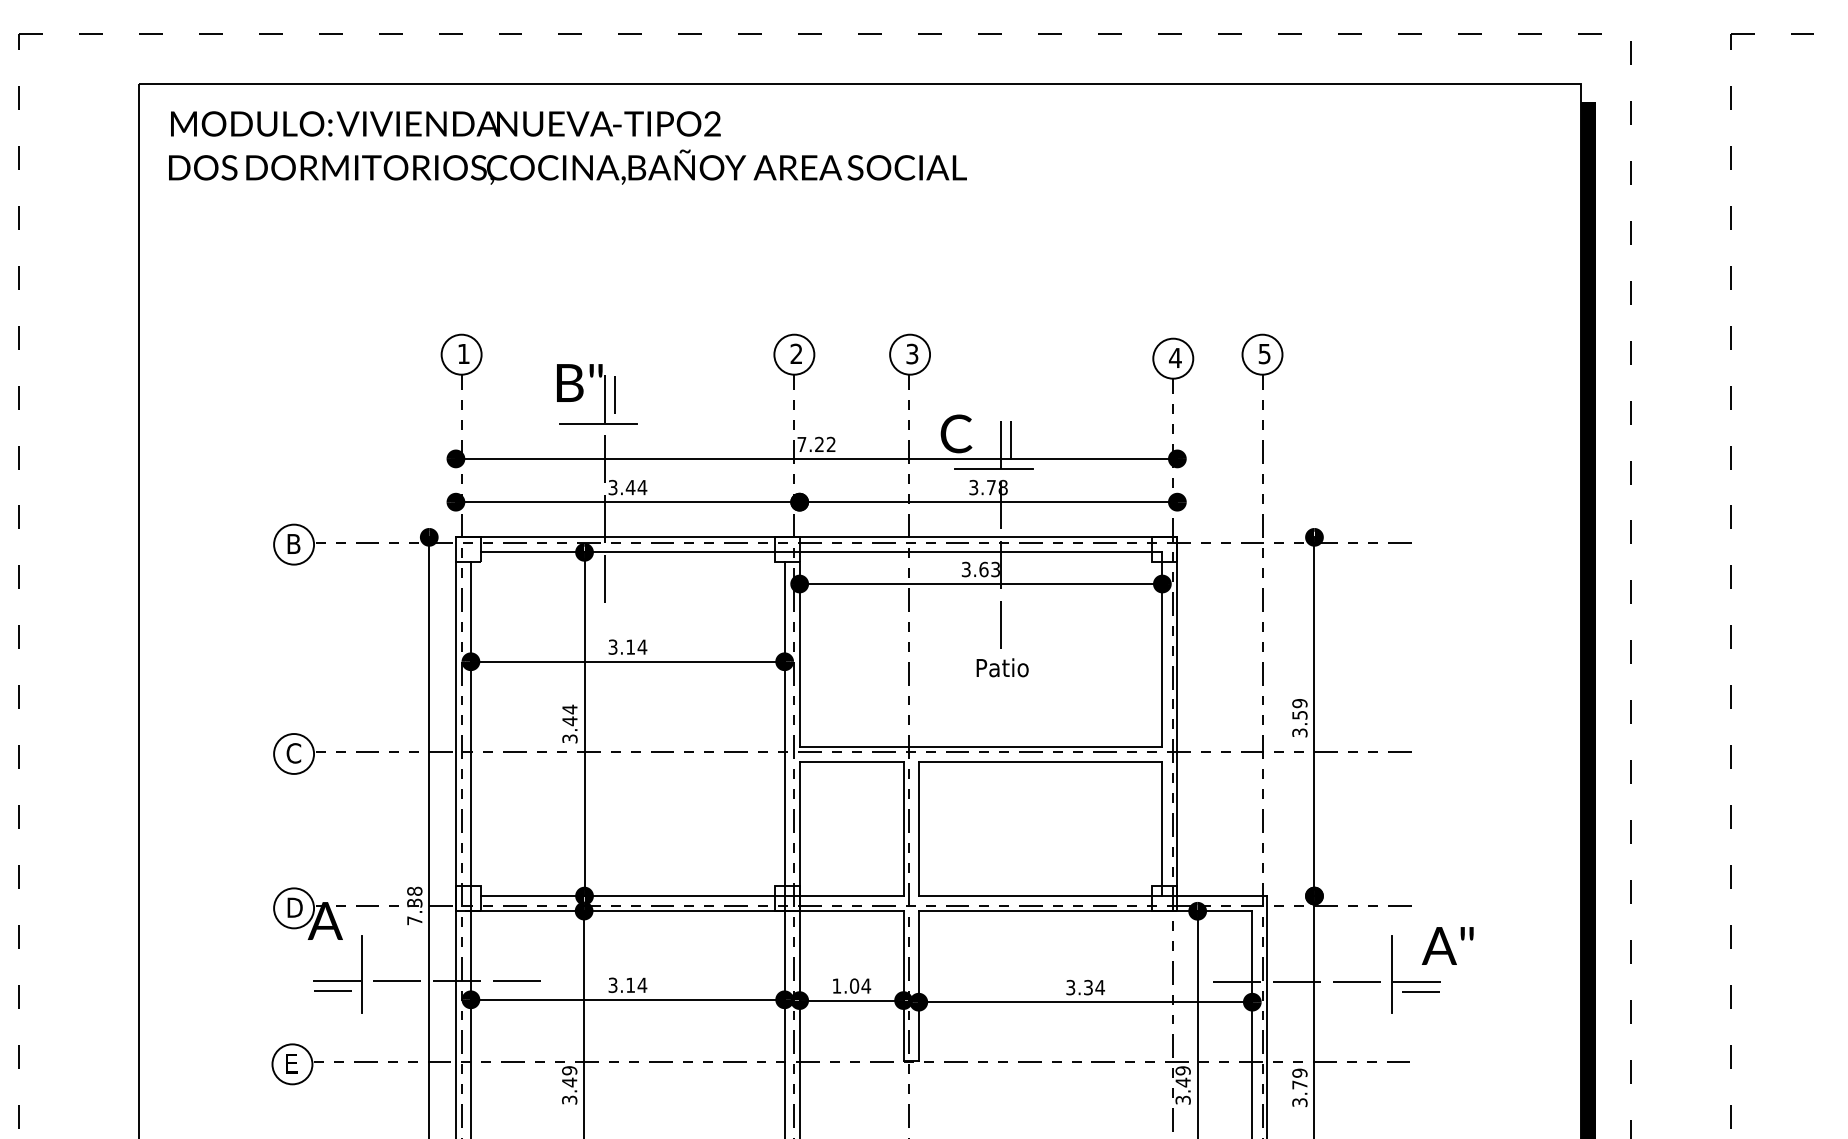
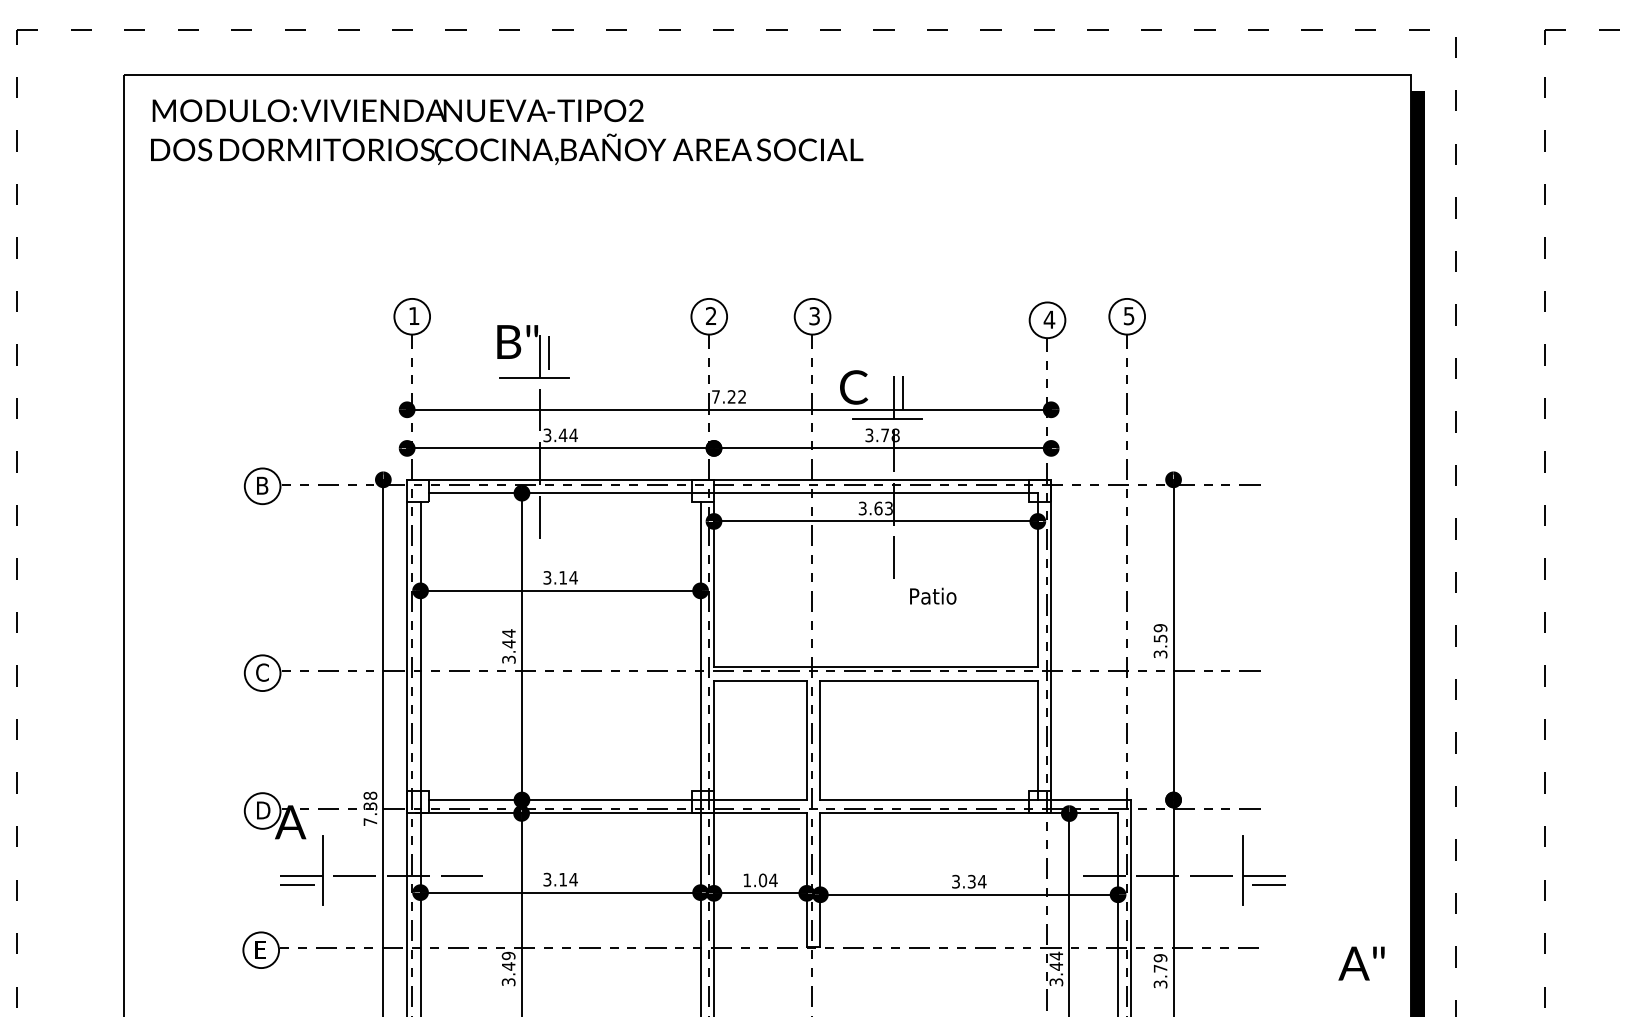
text: (1002, 666) -> (933, 595), moved
text: (1447, 945) -> (1361, 963), moved
text: (1183, 1070) -> (1056, 955), 3.49 -> 3.44

